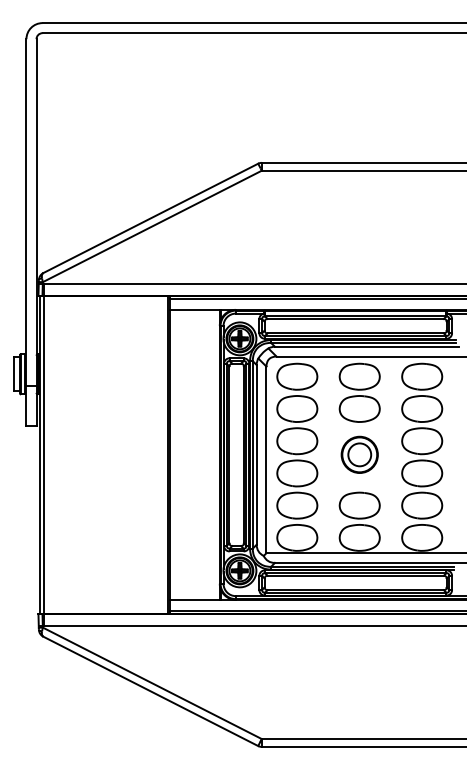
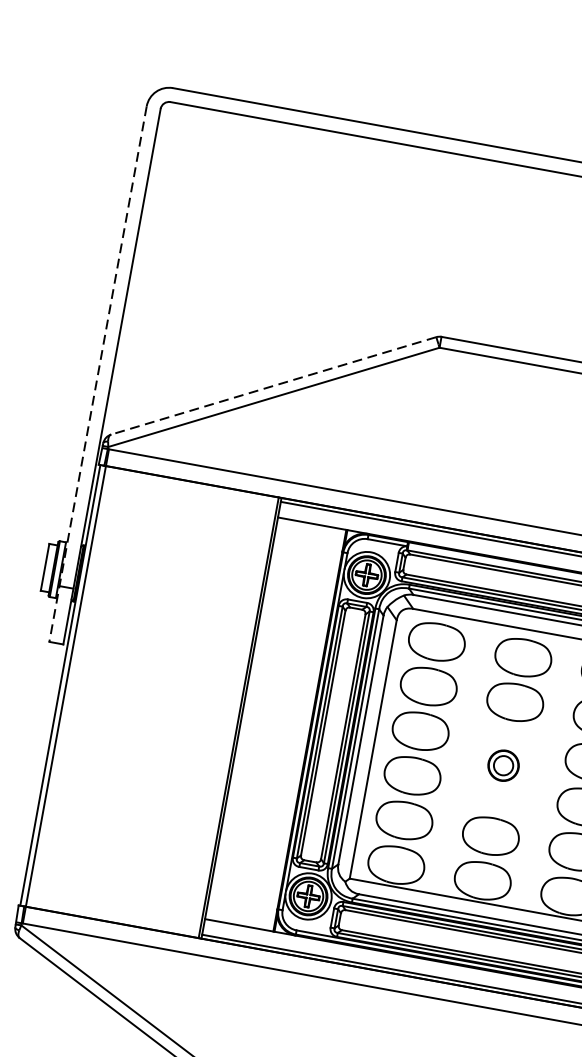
line: (150, 218) -> (273, 385), solid -> dashed
line: (26, 233) -> (97, 375), solid -> dashed
part: (359, 454) -> (503, 765), size x0.6

